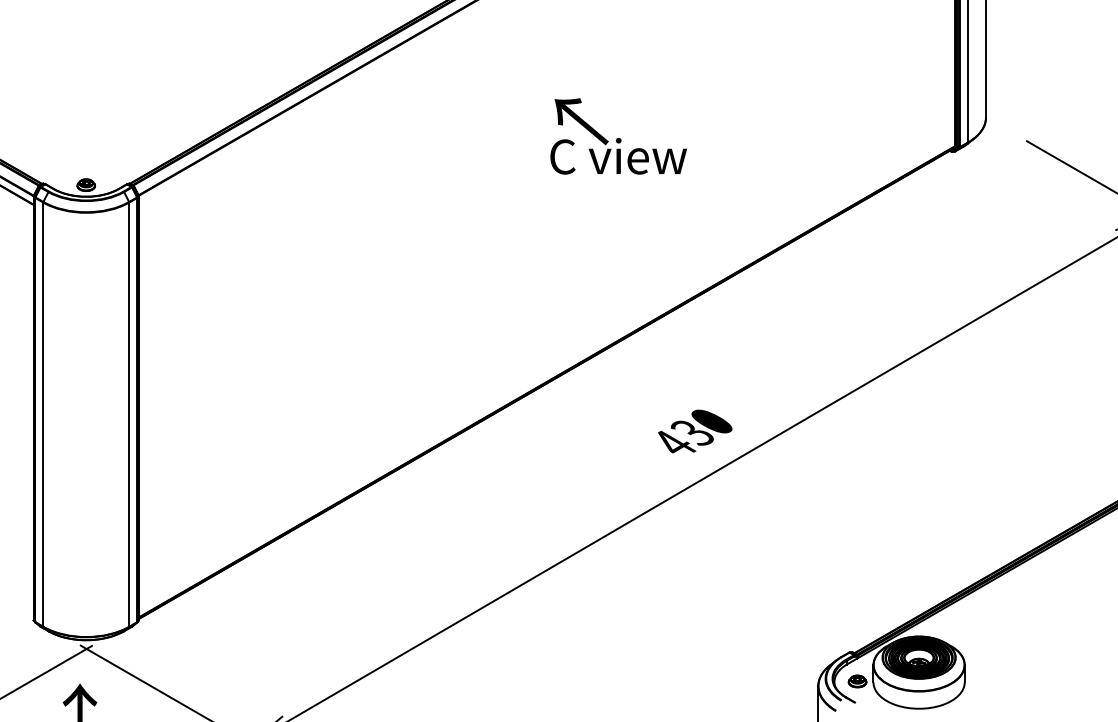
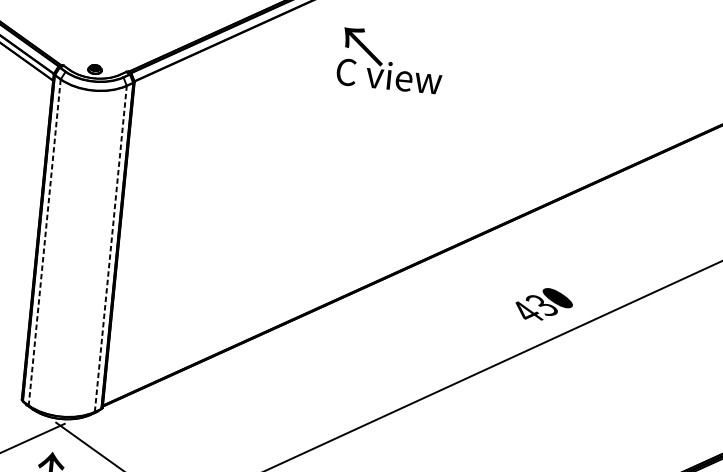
text: (618, 136) -> (390, 60), moved
line: (129, 414) -> (110, 248), solid -> dashed
line: (43, 415) -> (44, 243), solid -> dashed

